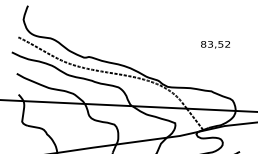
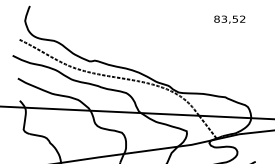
text: (215, 44) -> (229, 19), moved

